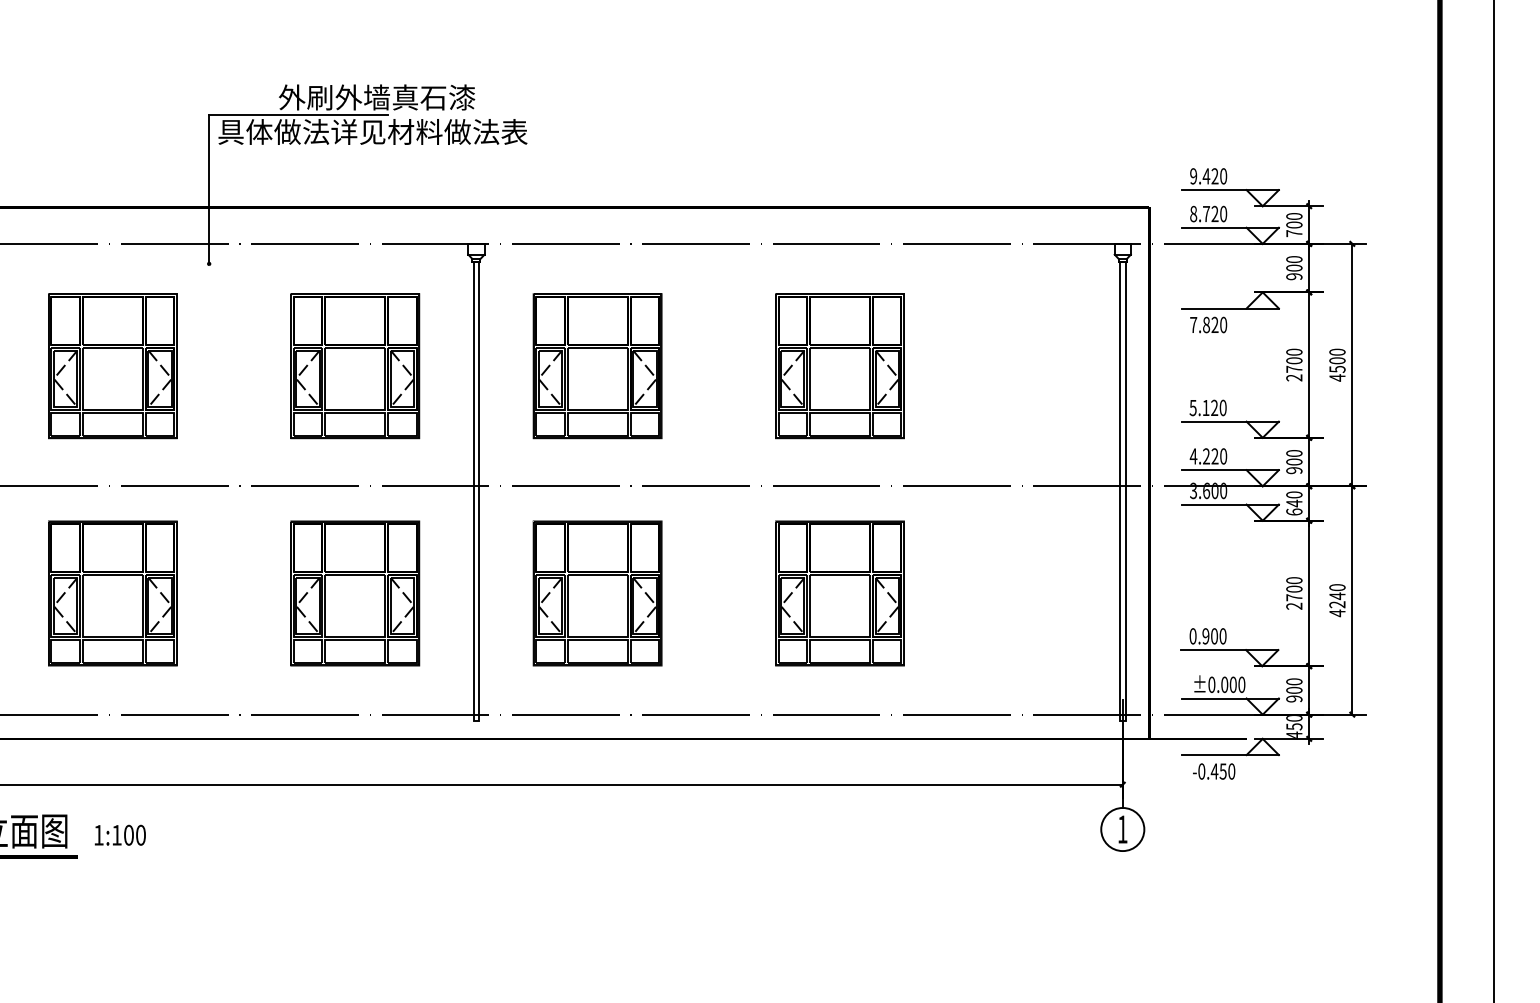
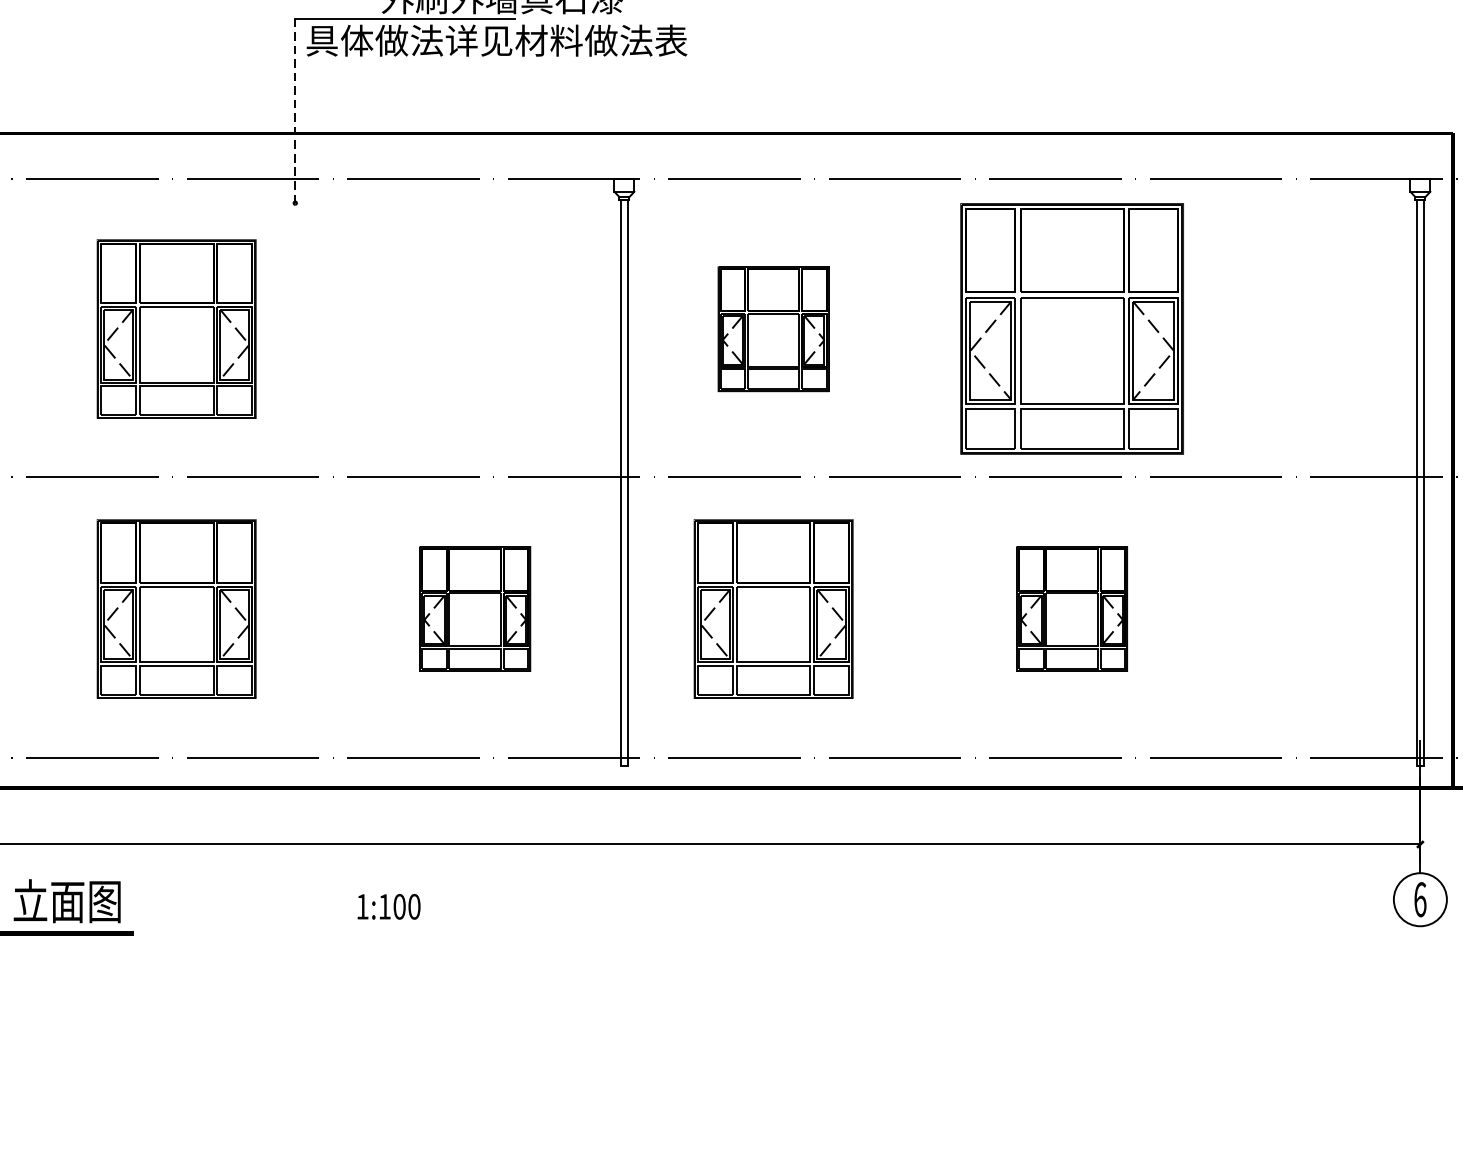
line: (209, 189) -> (295, 111), solid -> dashed
part: (355, 366) -> (475, 329), removed
part: (597, 366) -> (773, 329), size x0.7
part: (839, 366) -> (1071, 329), size x1.4
part: (355, 593) -> (475, 609), size x0.7
part: (839, 593) -> (1071, 609), size x0.7
text: (1122, 829) -> (1420, 899), 1 -> 6
text: (119, 834) -> (388, 905), moved

